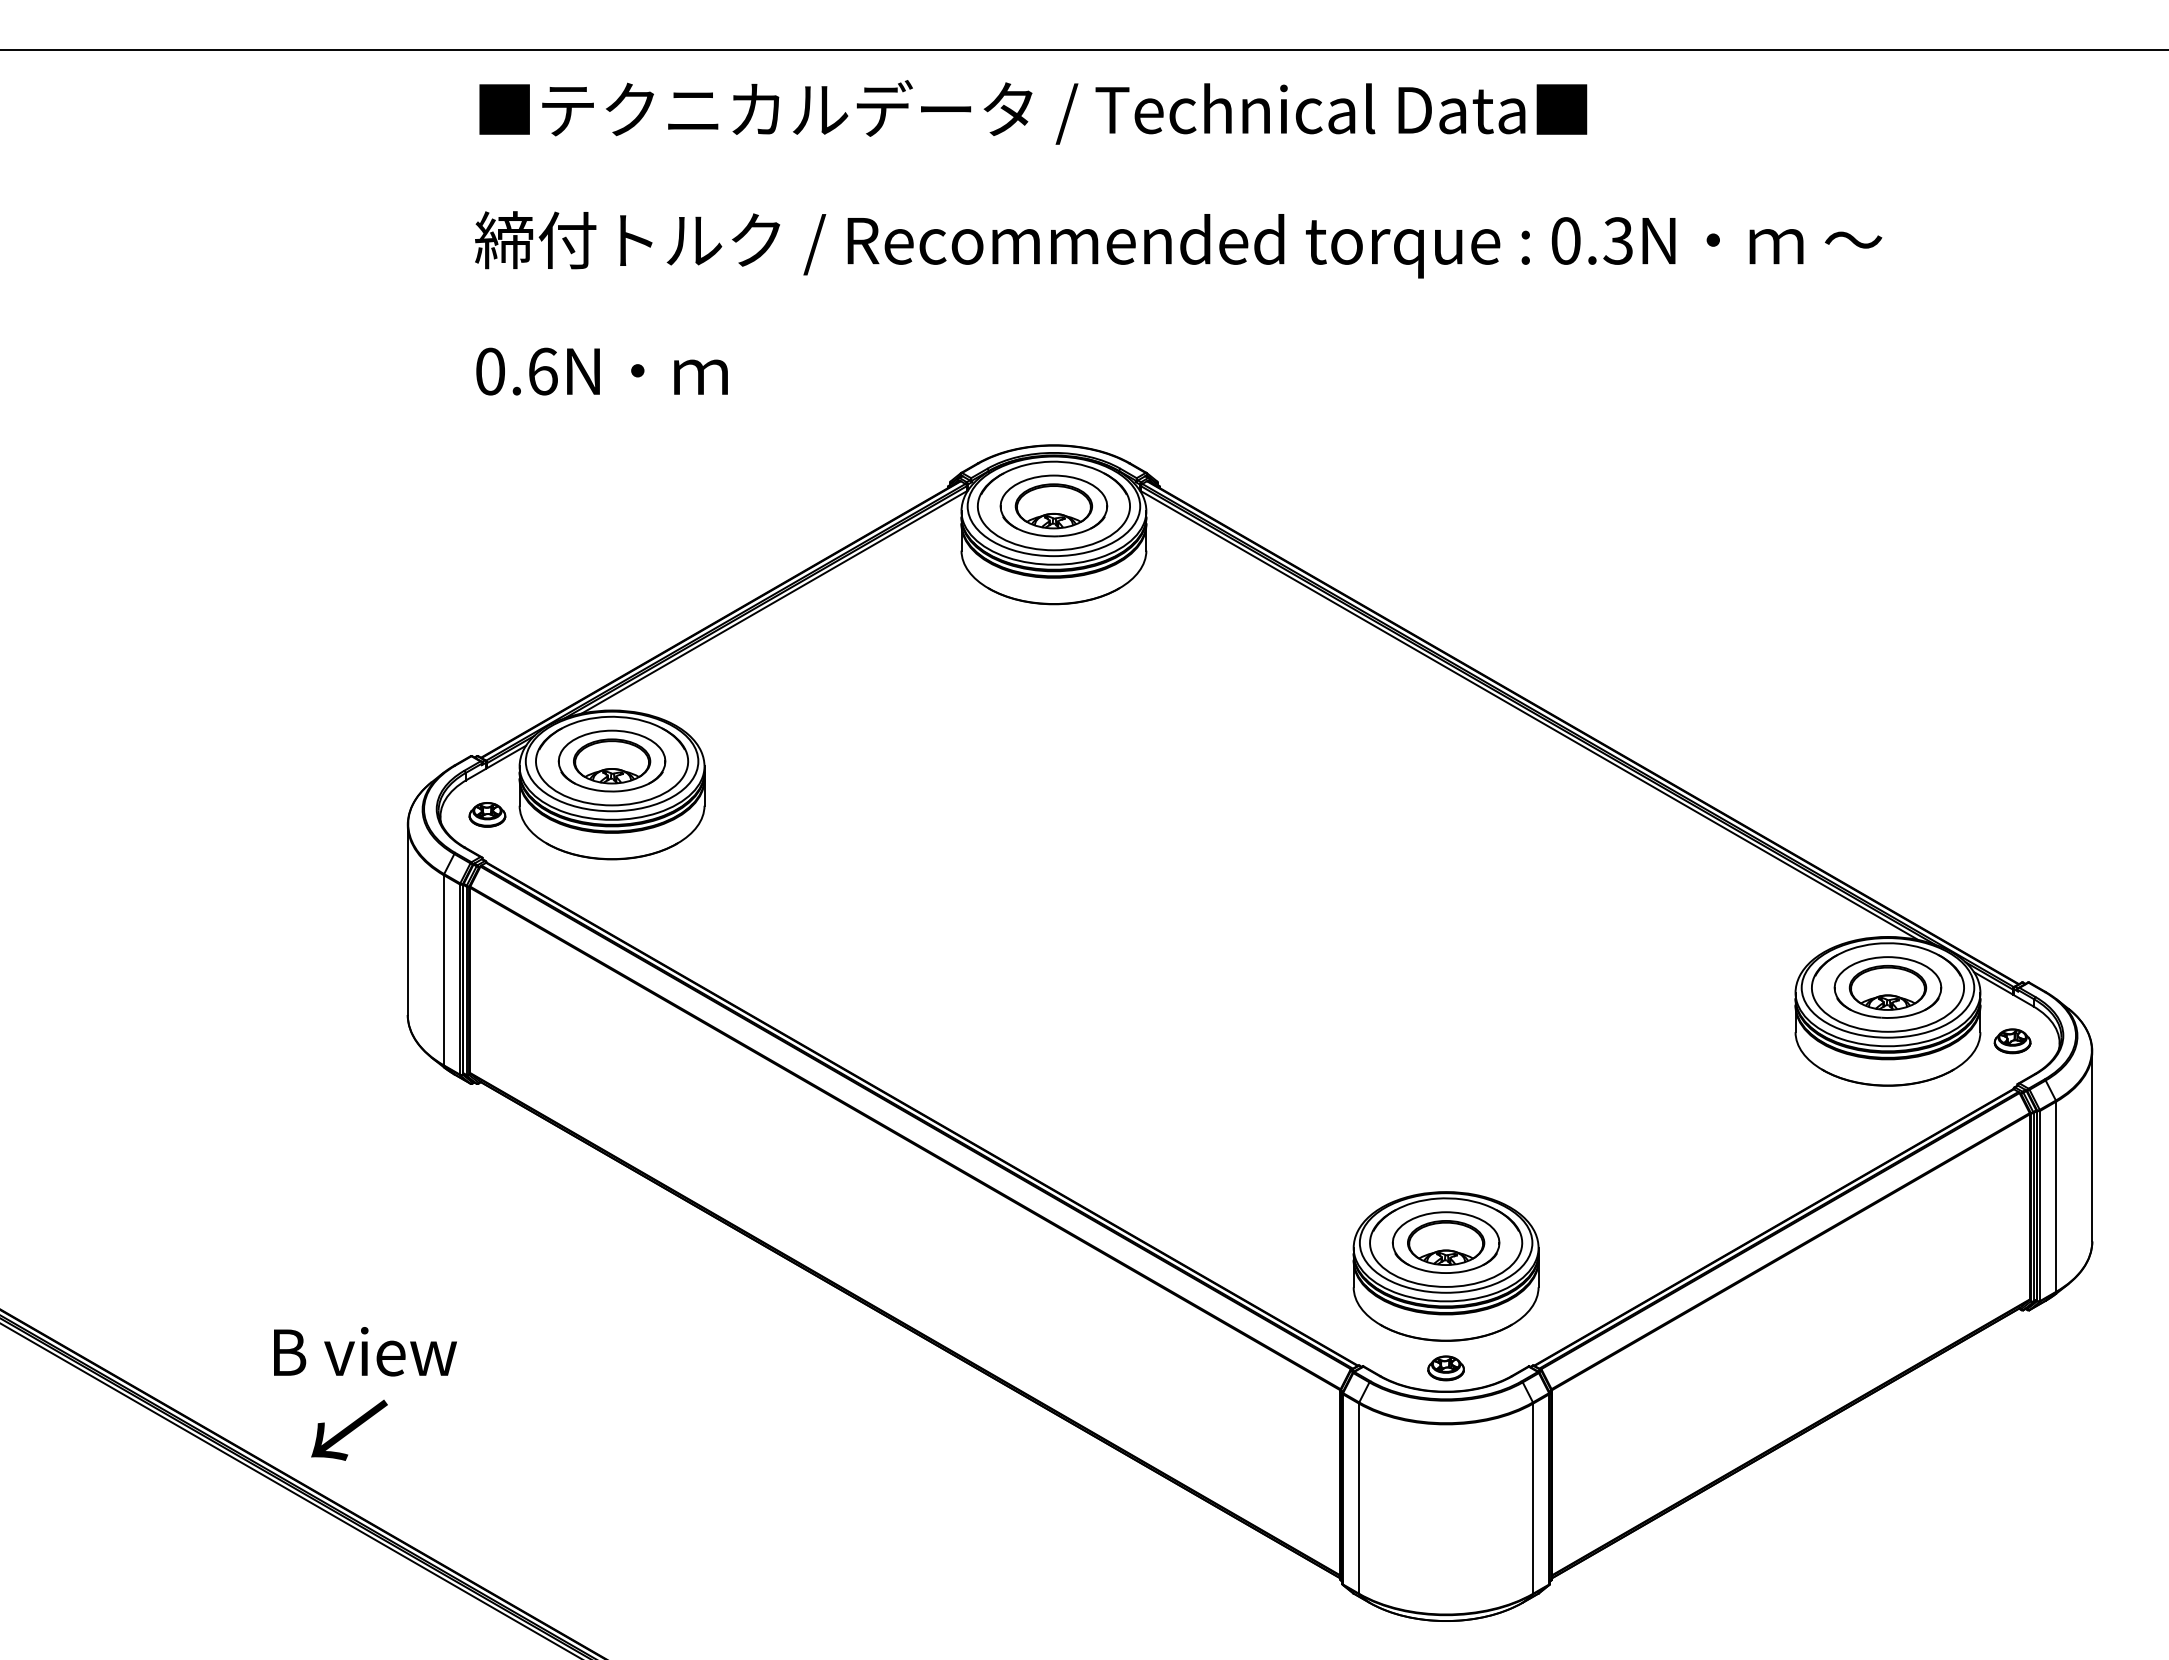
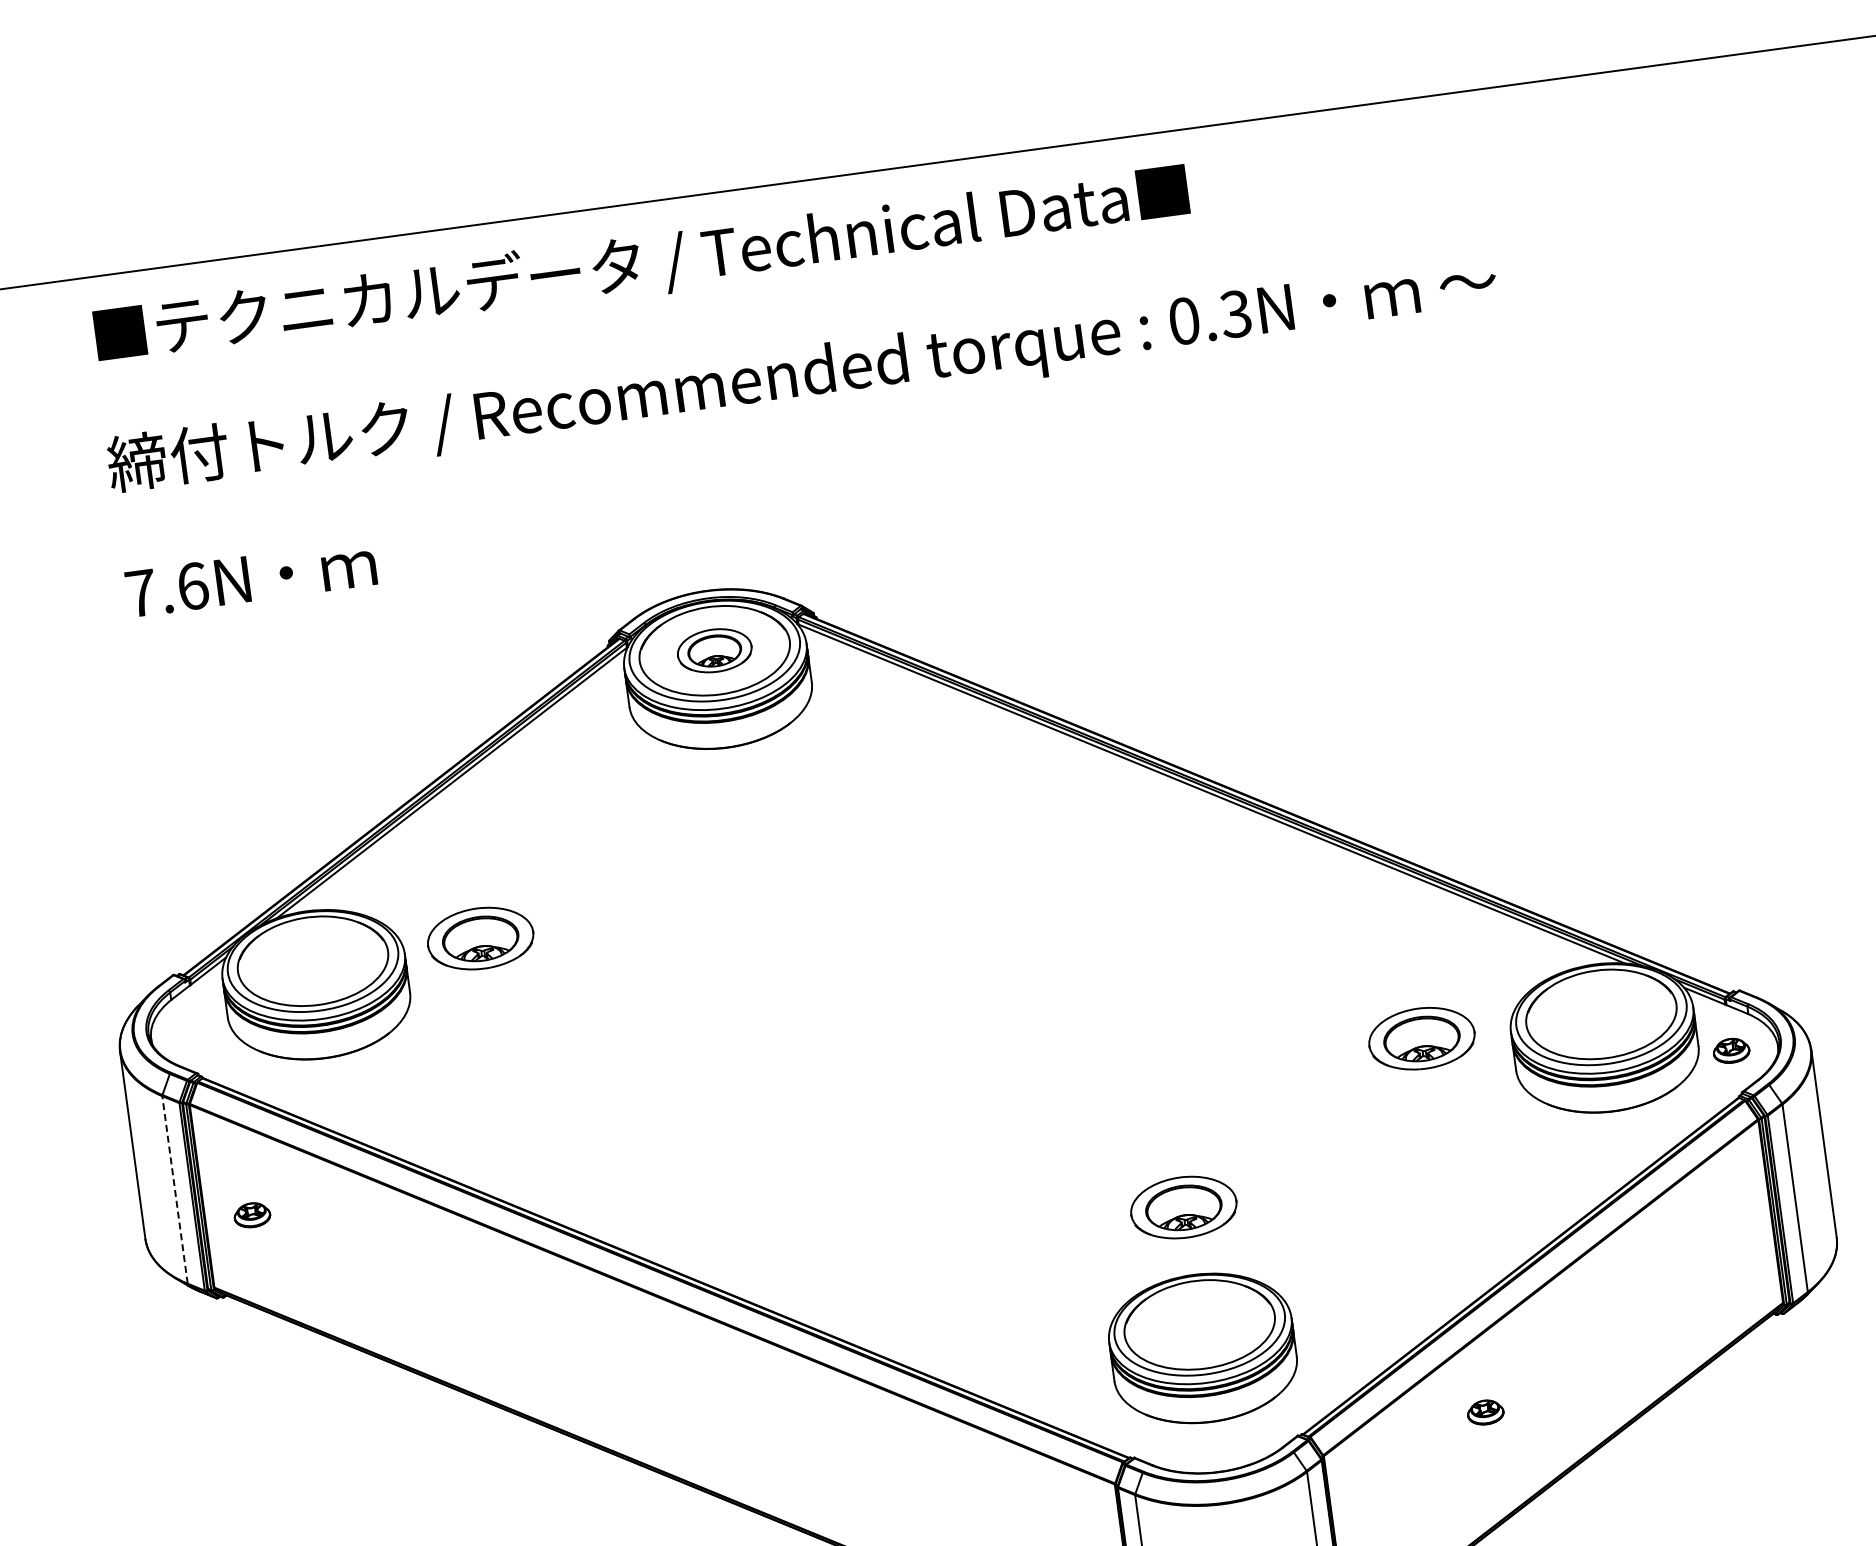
text: (490, 371) -> (141, 593), 0.6N -> 7.6N
part: (1053, 505) -> (714, 650), size x0.7
part: (611, 760) -> (479, 938), moved
part: (487, 814) -> (252, 1214), moved
line: (443, 969) -> (174, 1189), solid -> dashed
part: (1887, 987) -> (1421, 1038), moved
part: (1445, 1242) -> (1183, 1207), moved
part: (1445, 1368) -> (1485, 1412), moved

